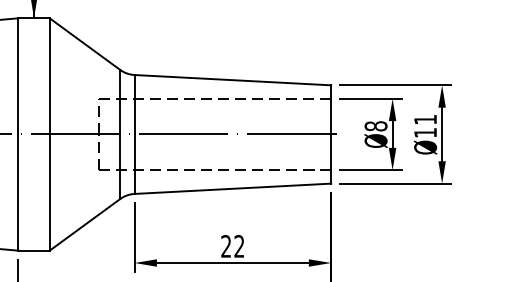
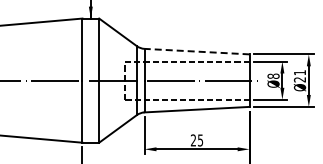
line: (233, 79) -> (197, 51), solid -> dashed
text: (424, 132) -> (299, 79), Ø11 -> Ø21
text: (239, 246) -> (200, 140), 22 -> 25

